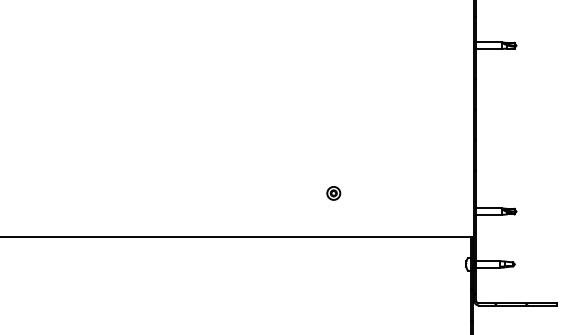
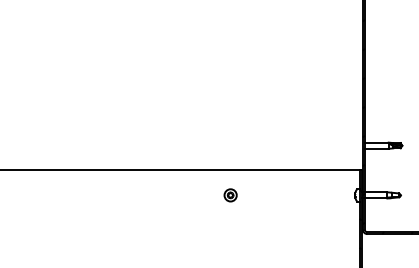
part: (333, 193) -> (230, 195), moved

